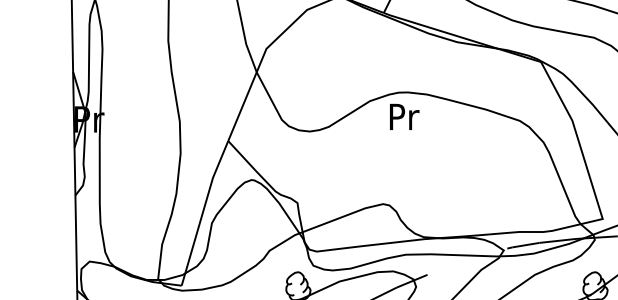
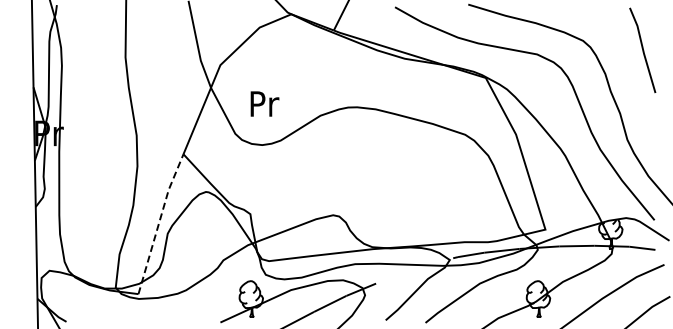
text: (404, 116) -> (264, 103), moved
line: (203, 211) -> (159, 222), solid -> dashed

